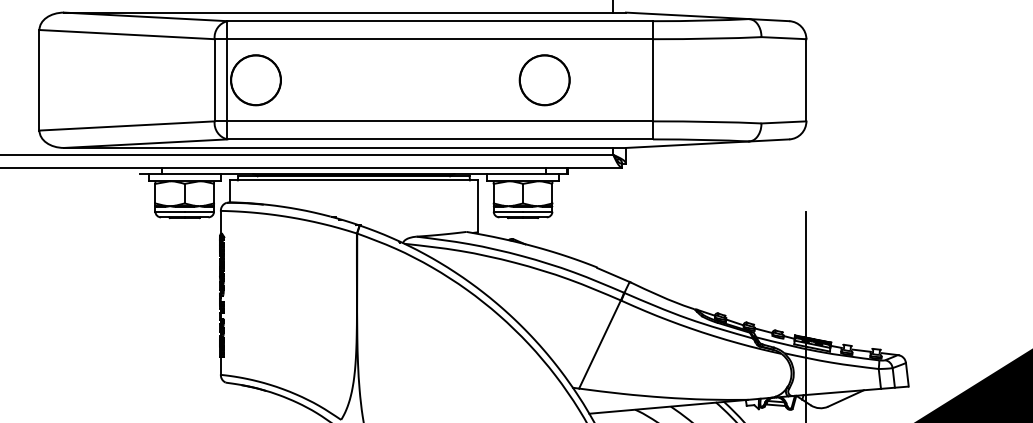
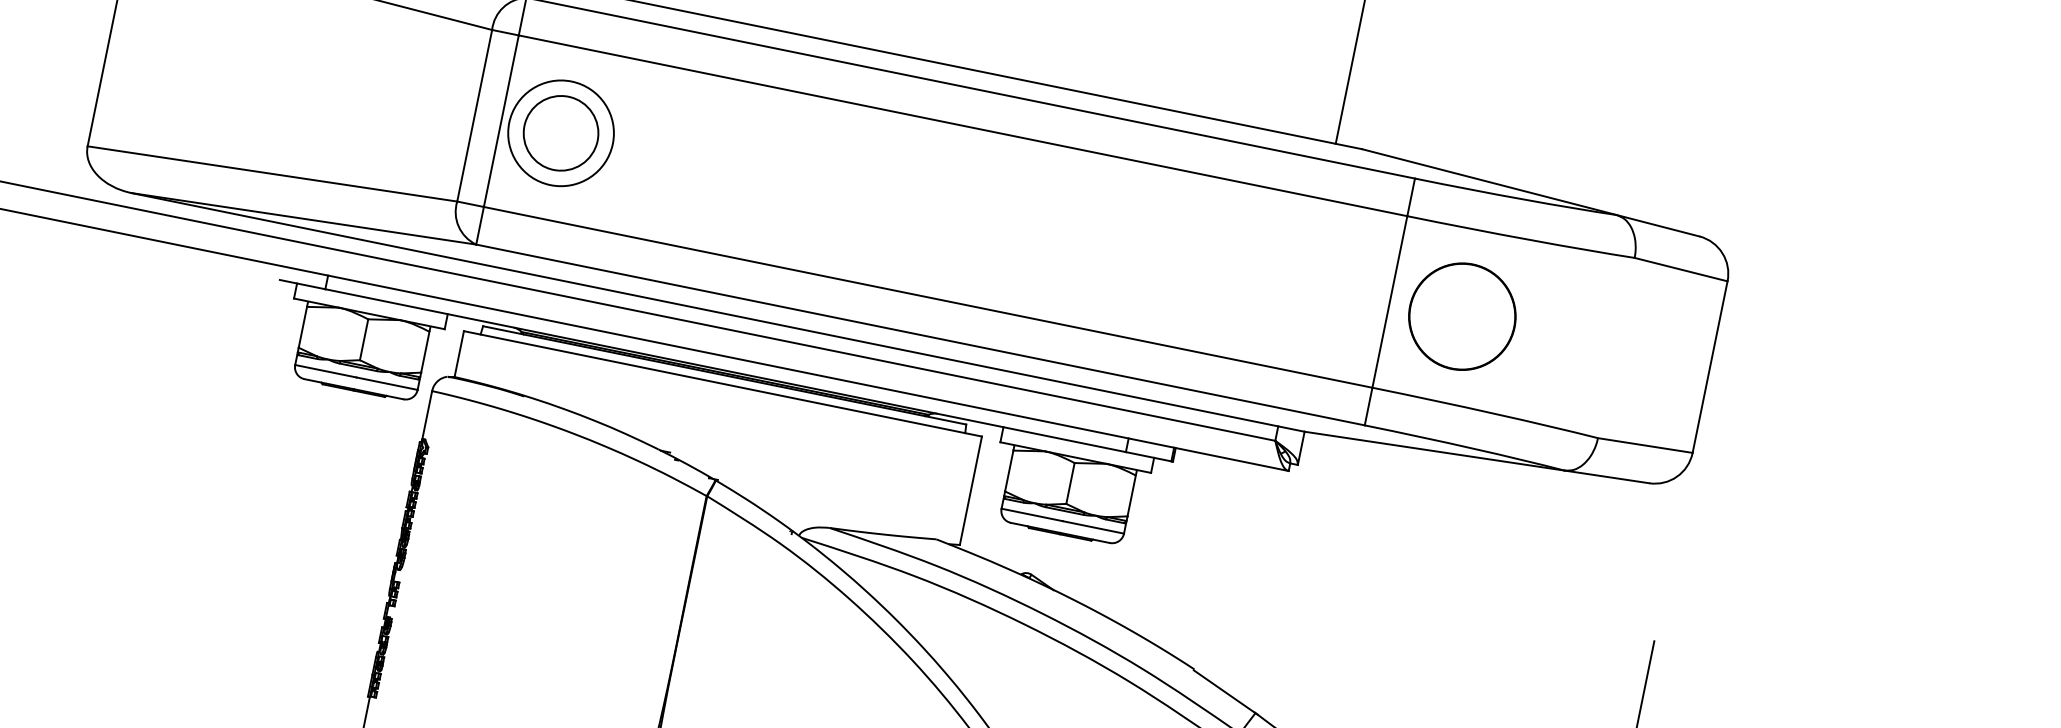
circle: (255, 80) -> (559, 133), size x0.7
circle: (544, 80) -> (1461, 317), moved

